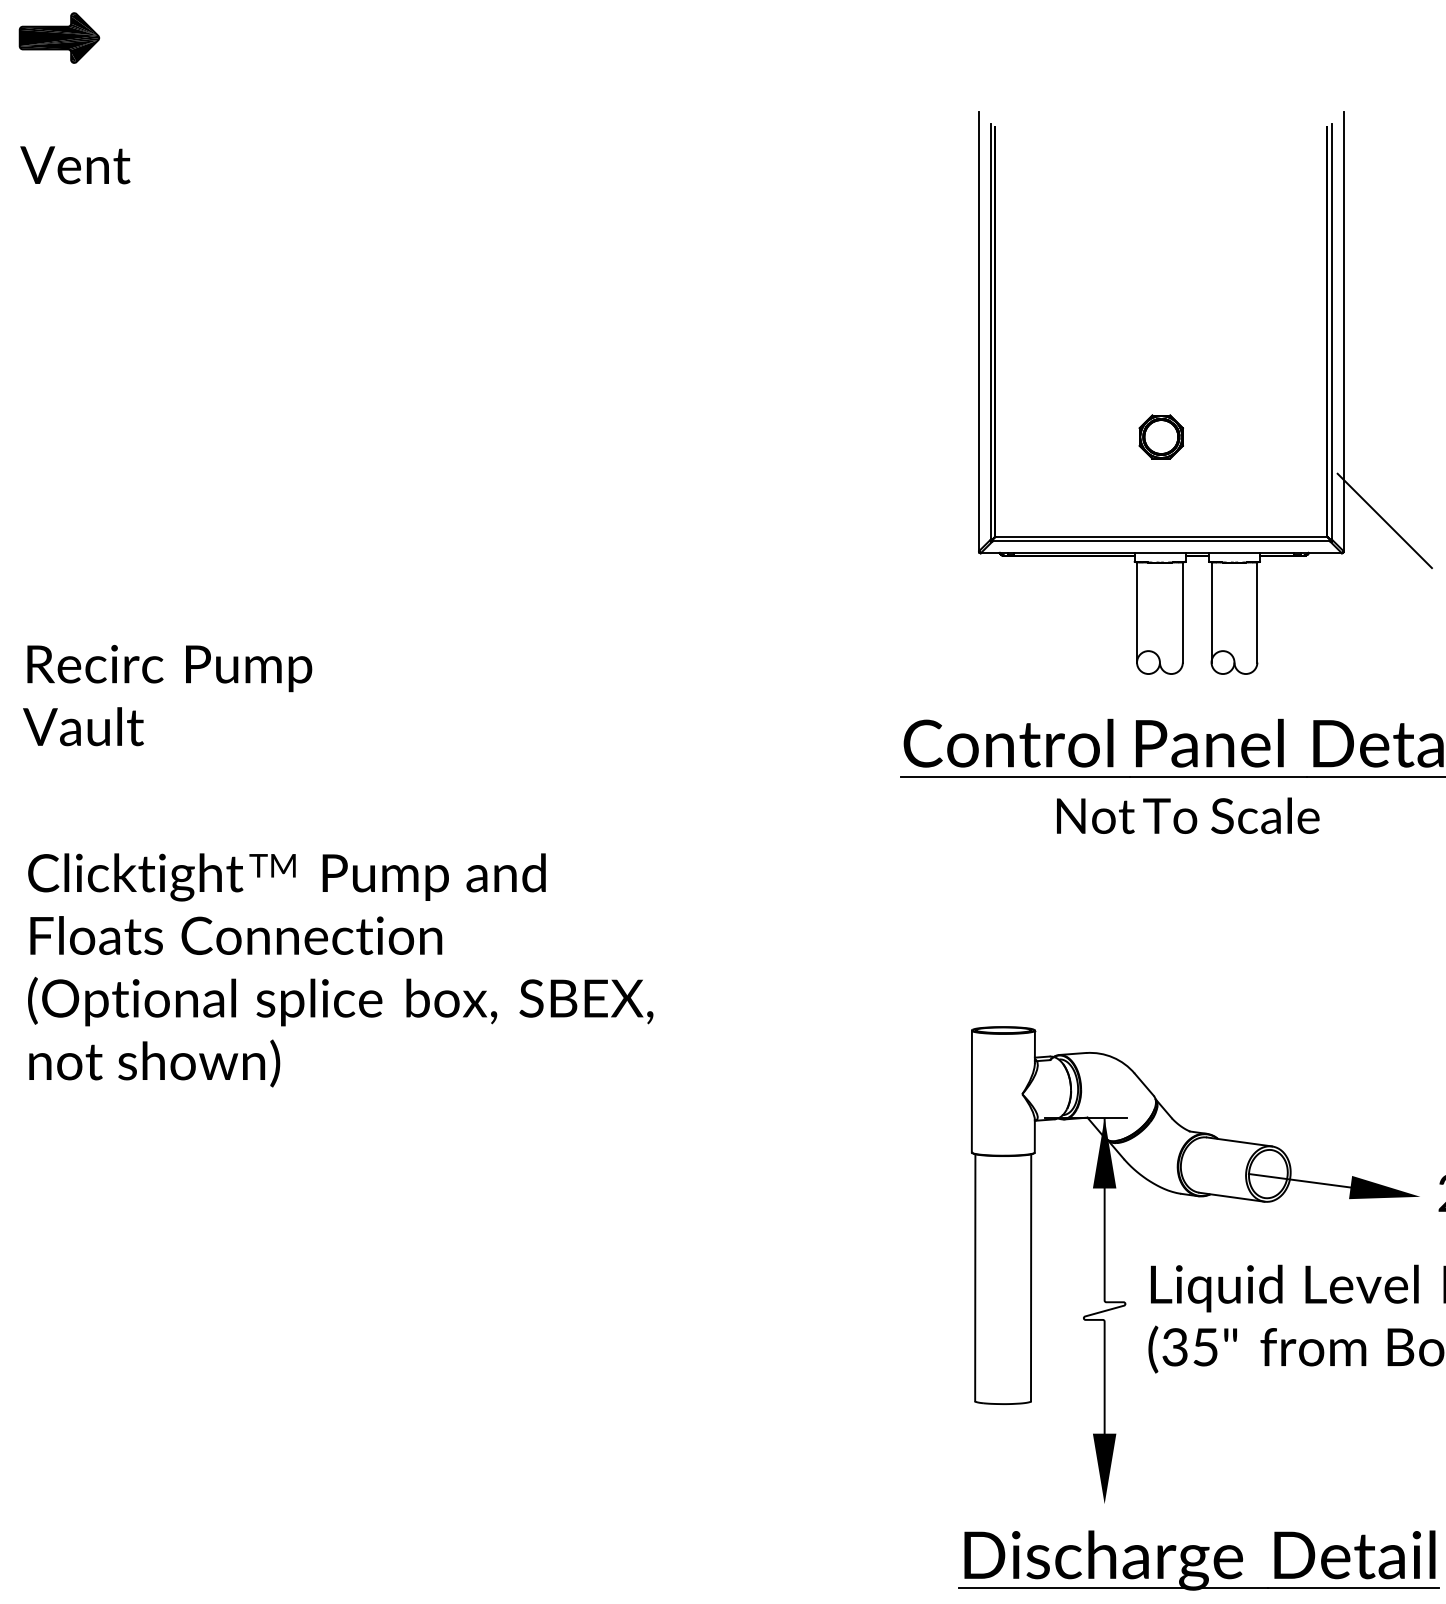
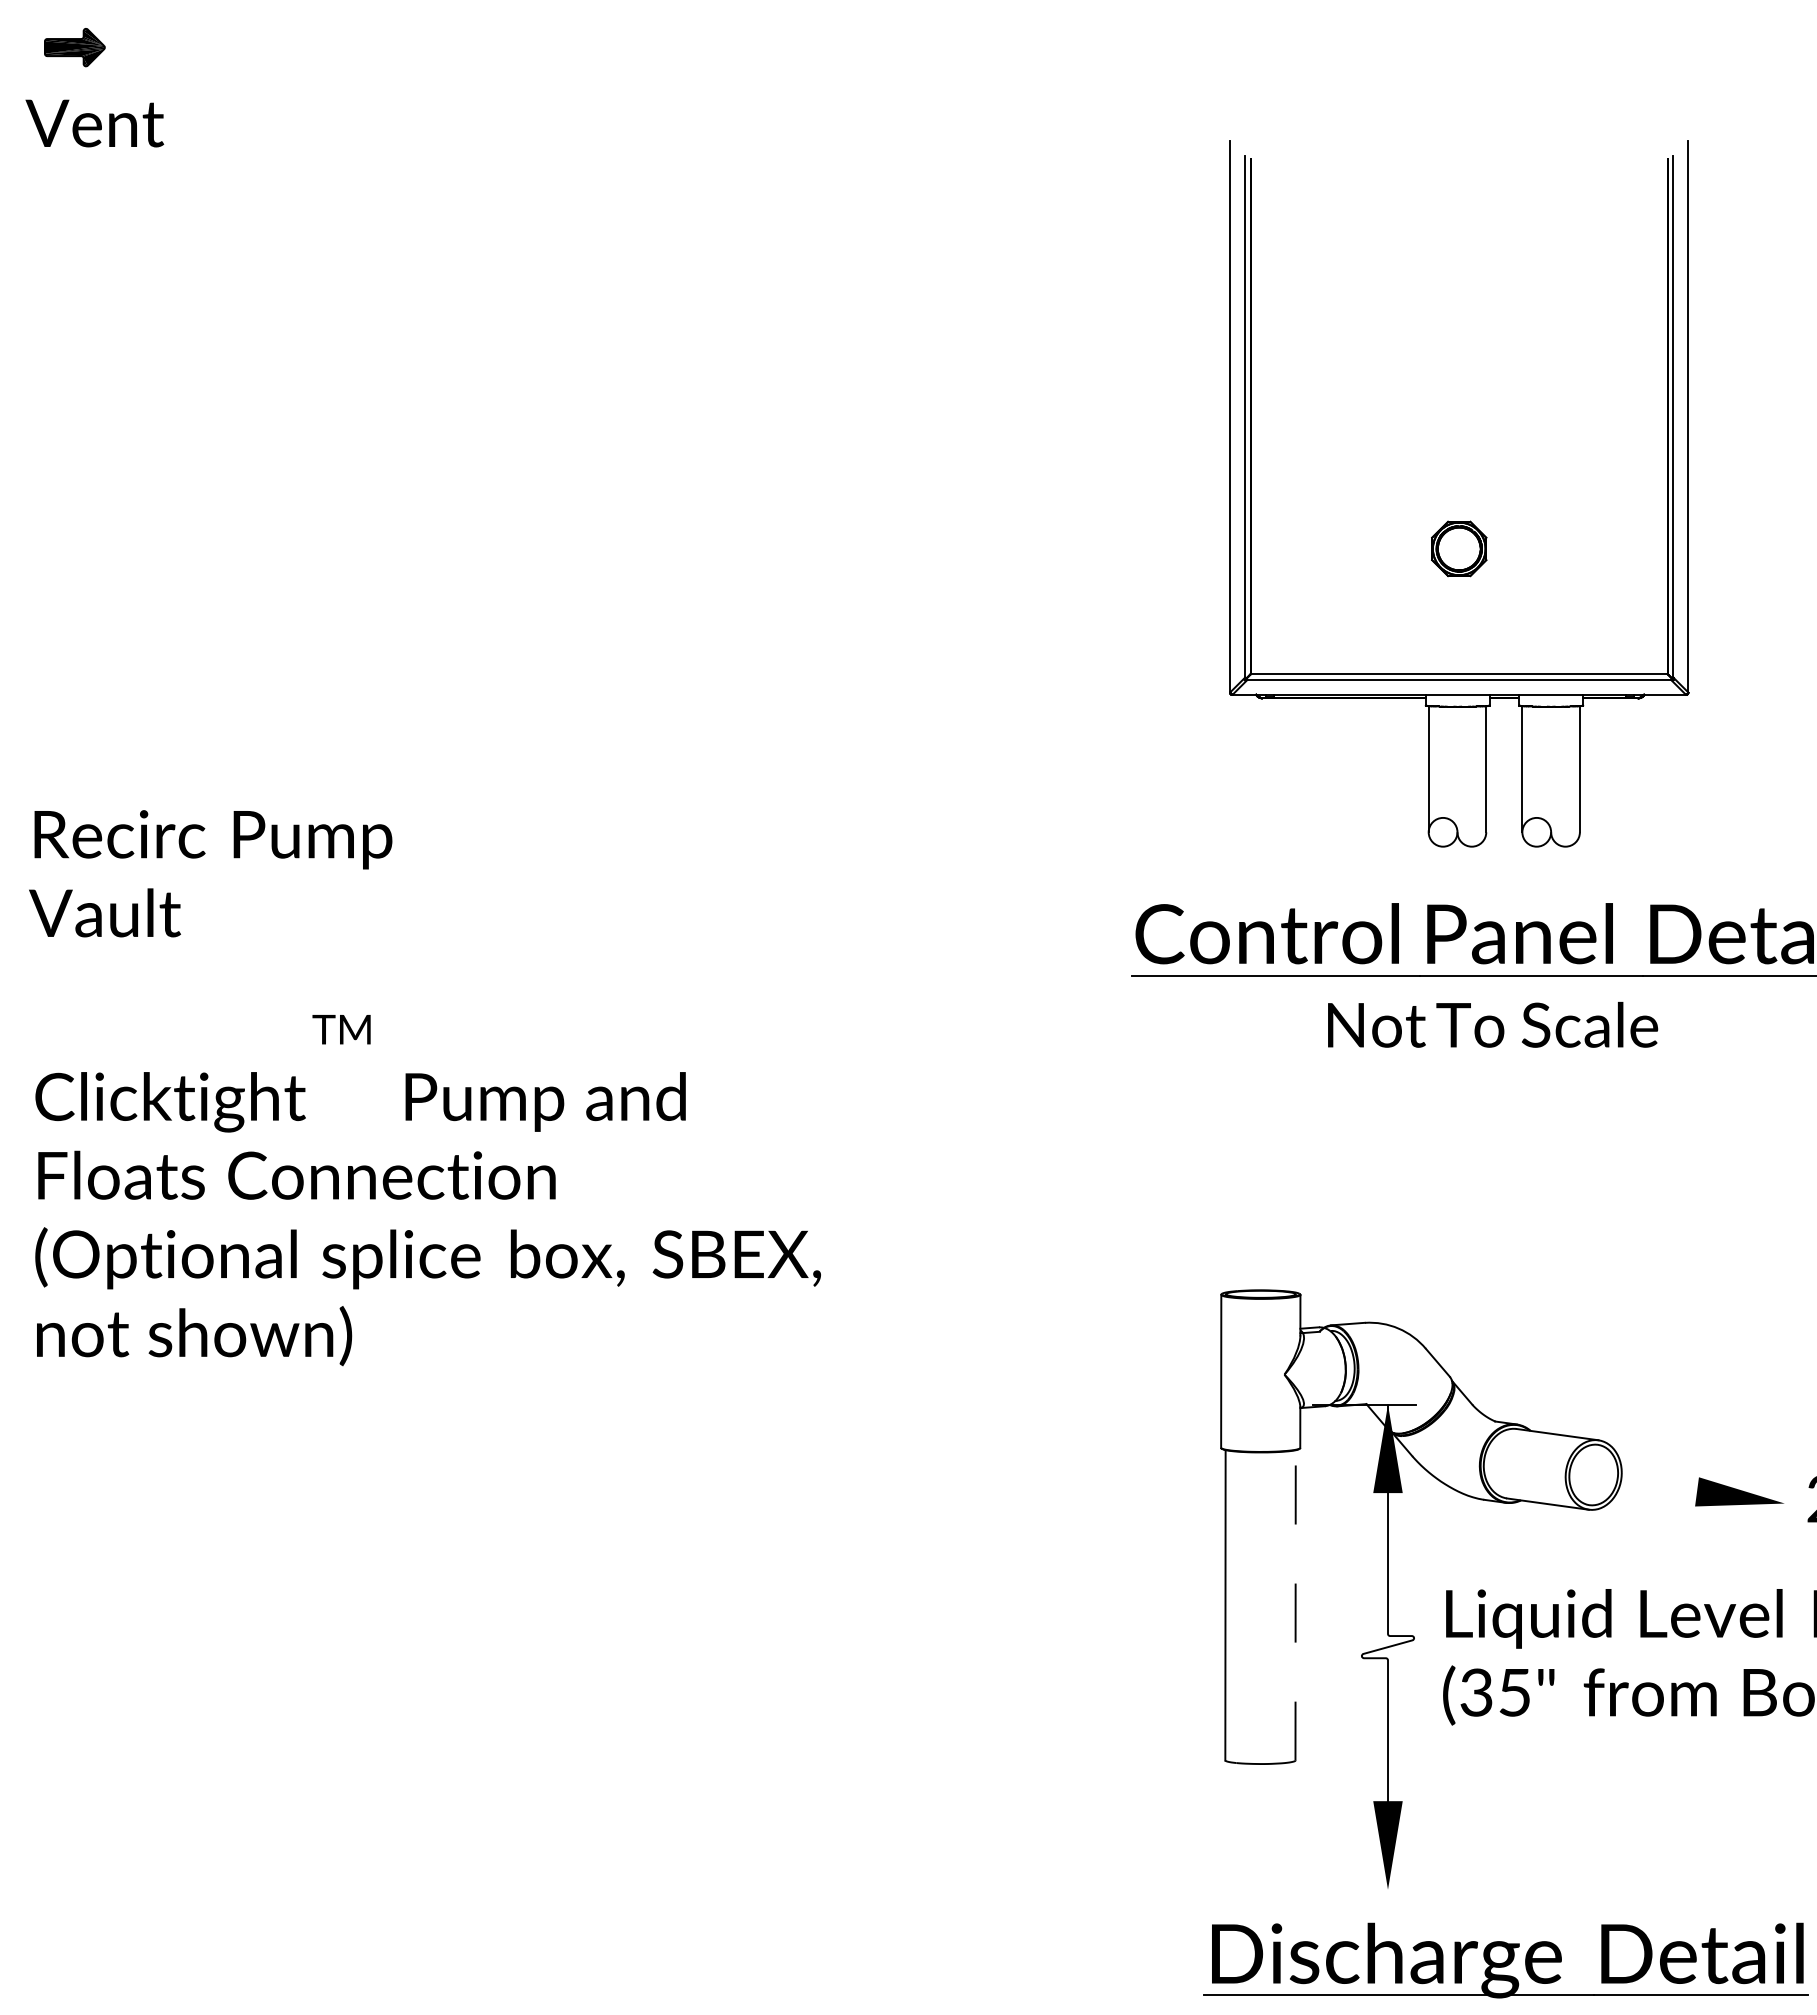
part: (59, 37) -> (74, 47), size x0.6
text: (75, 165) -> (94, 123), moved
line: (1384, 521) -> (1739, 654), removed
text: (272, 865) -> (341, 1029), moved
line: (1300, 1180) -> (1633, 1482), removed
line: (1031, 1277) -> (1295, 1604), solid -> dashed

